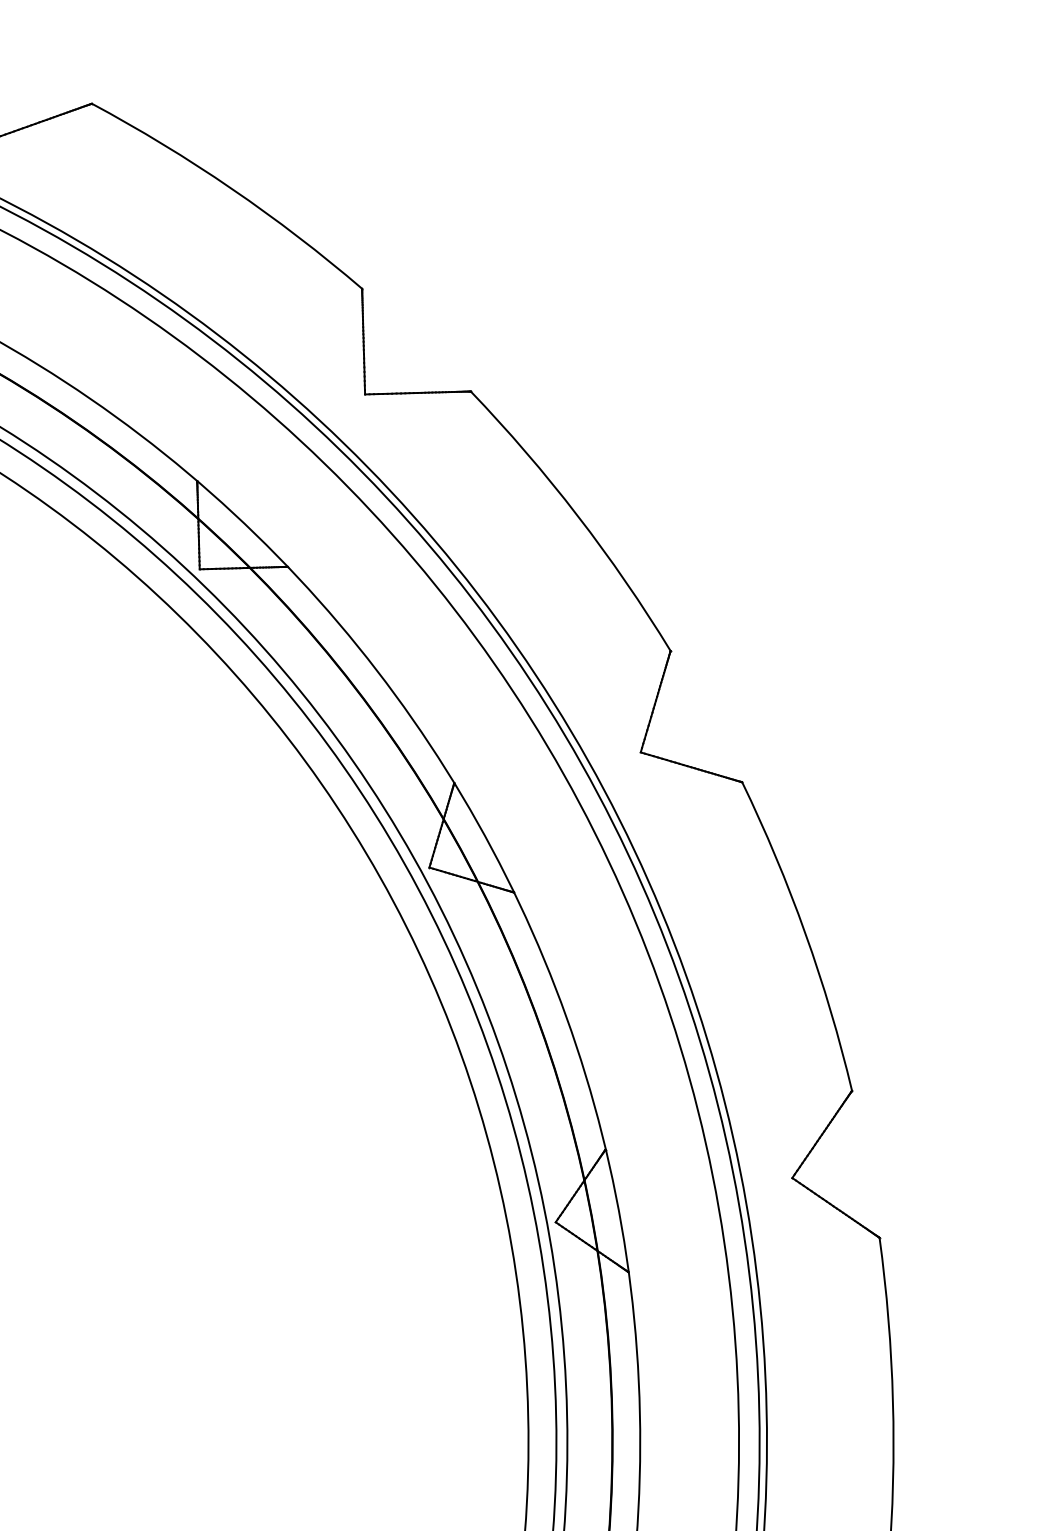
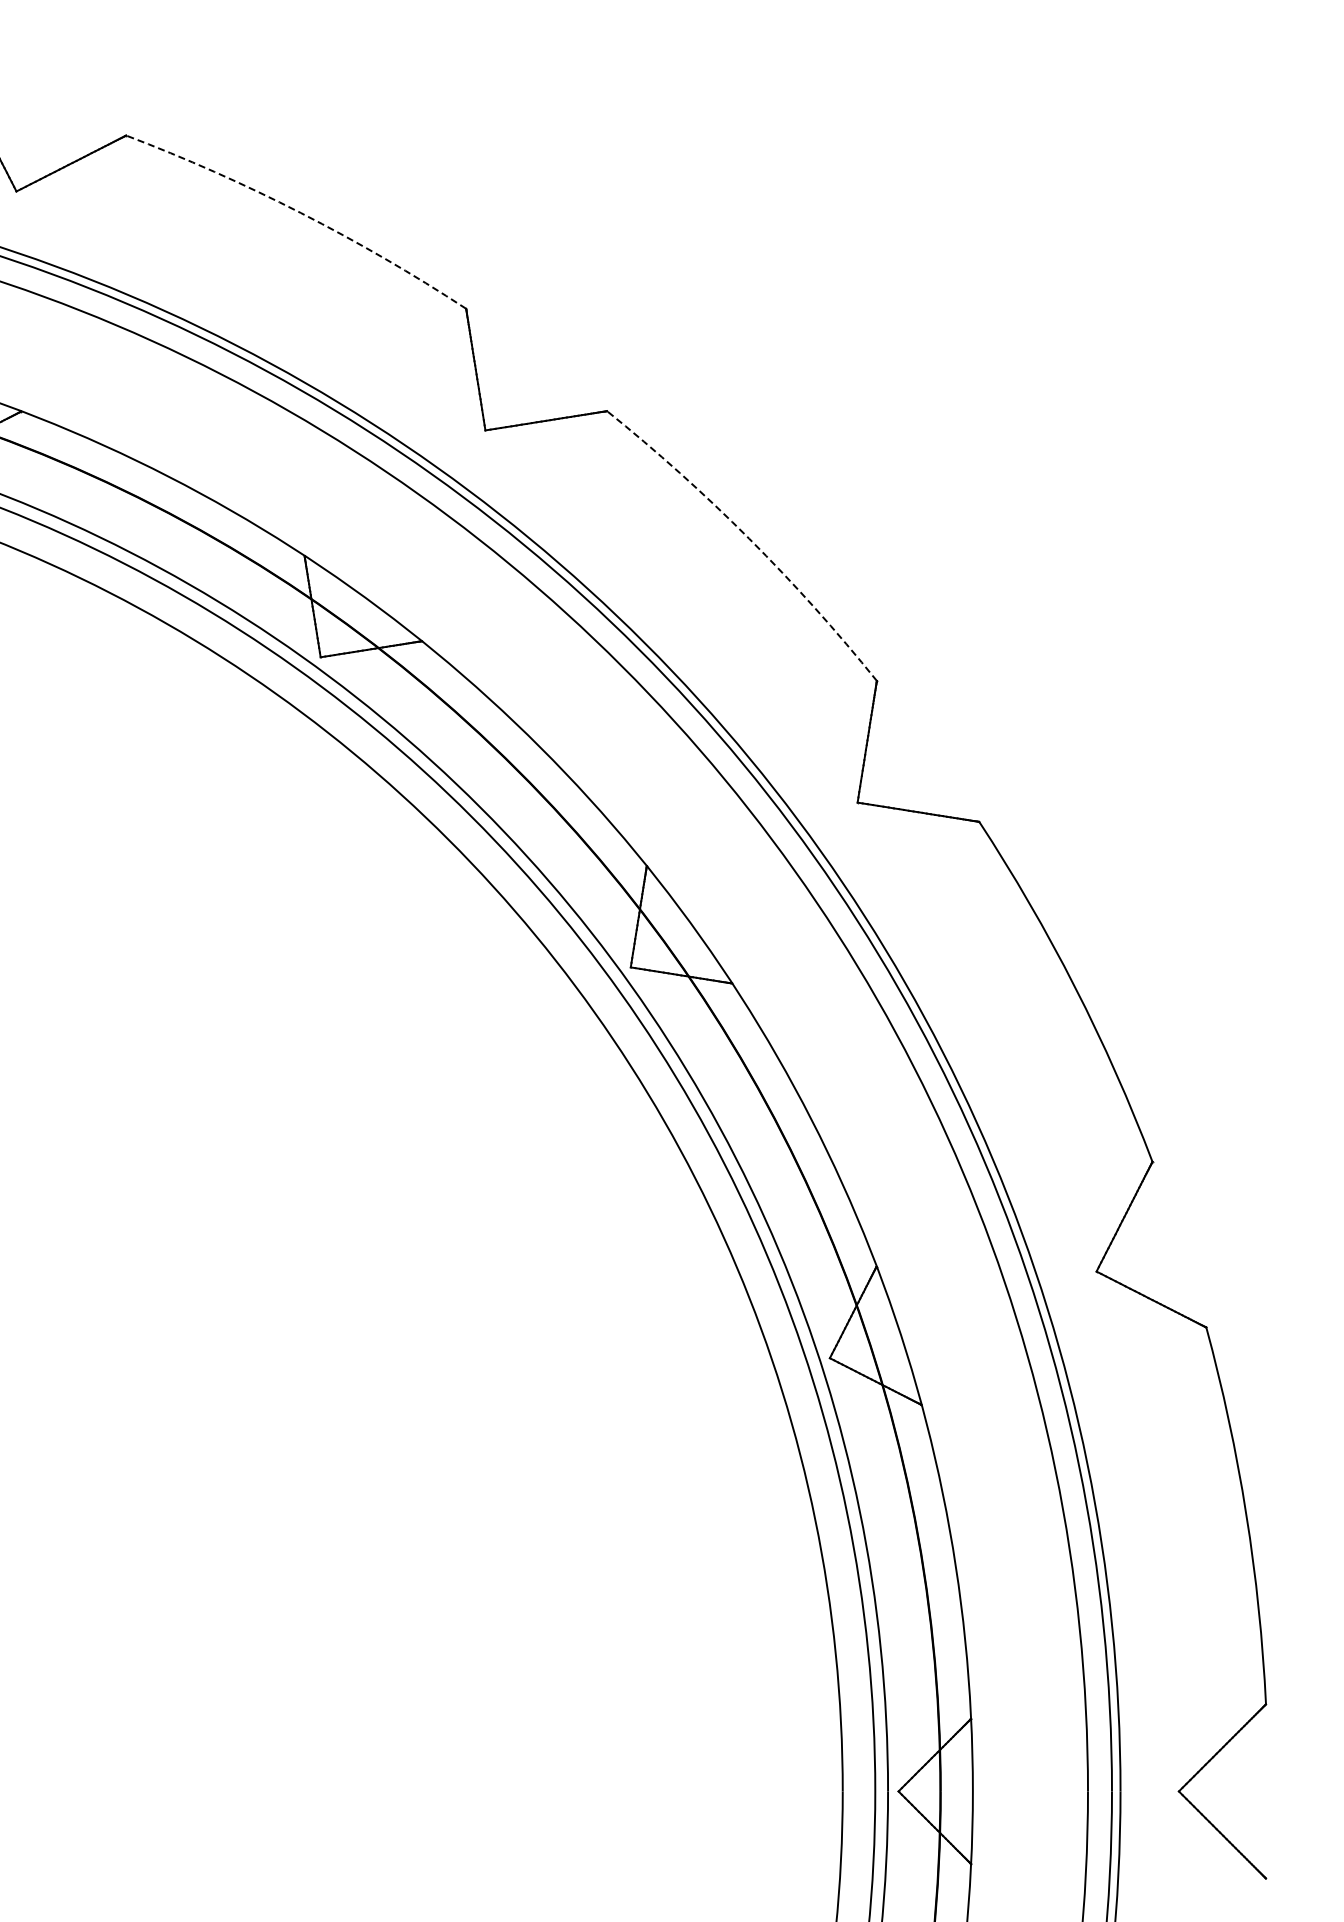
arc: (231, 189) -> (300, 213), solid -> dashed
arc: (577, 515) -> (749, 538), solid -> dashed

